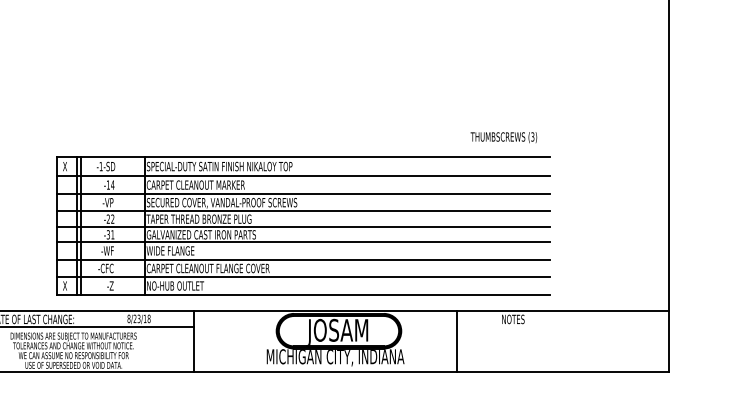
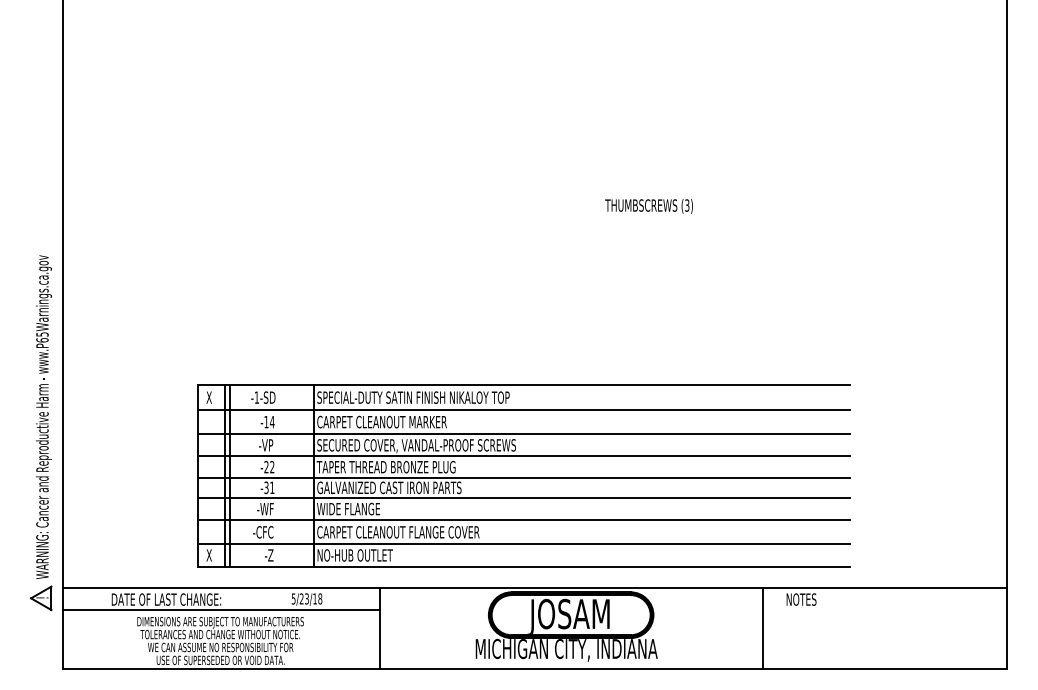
text: (503, 137) -> (648, 206), moved
text: (128, 318) -> (293, 598), 8/23/18 -> 5/23/18
line: (457, 341) -> (763, 628), moved

